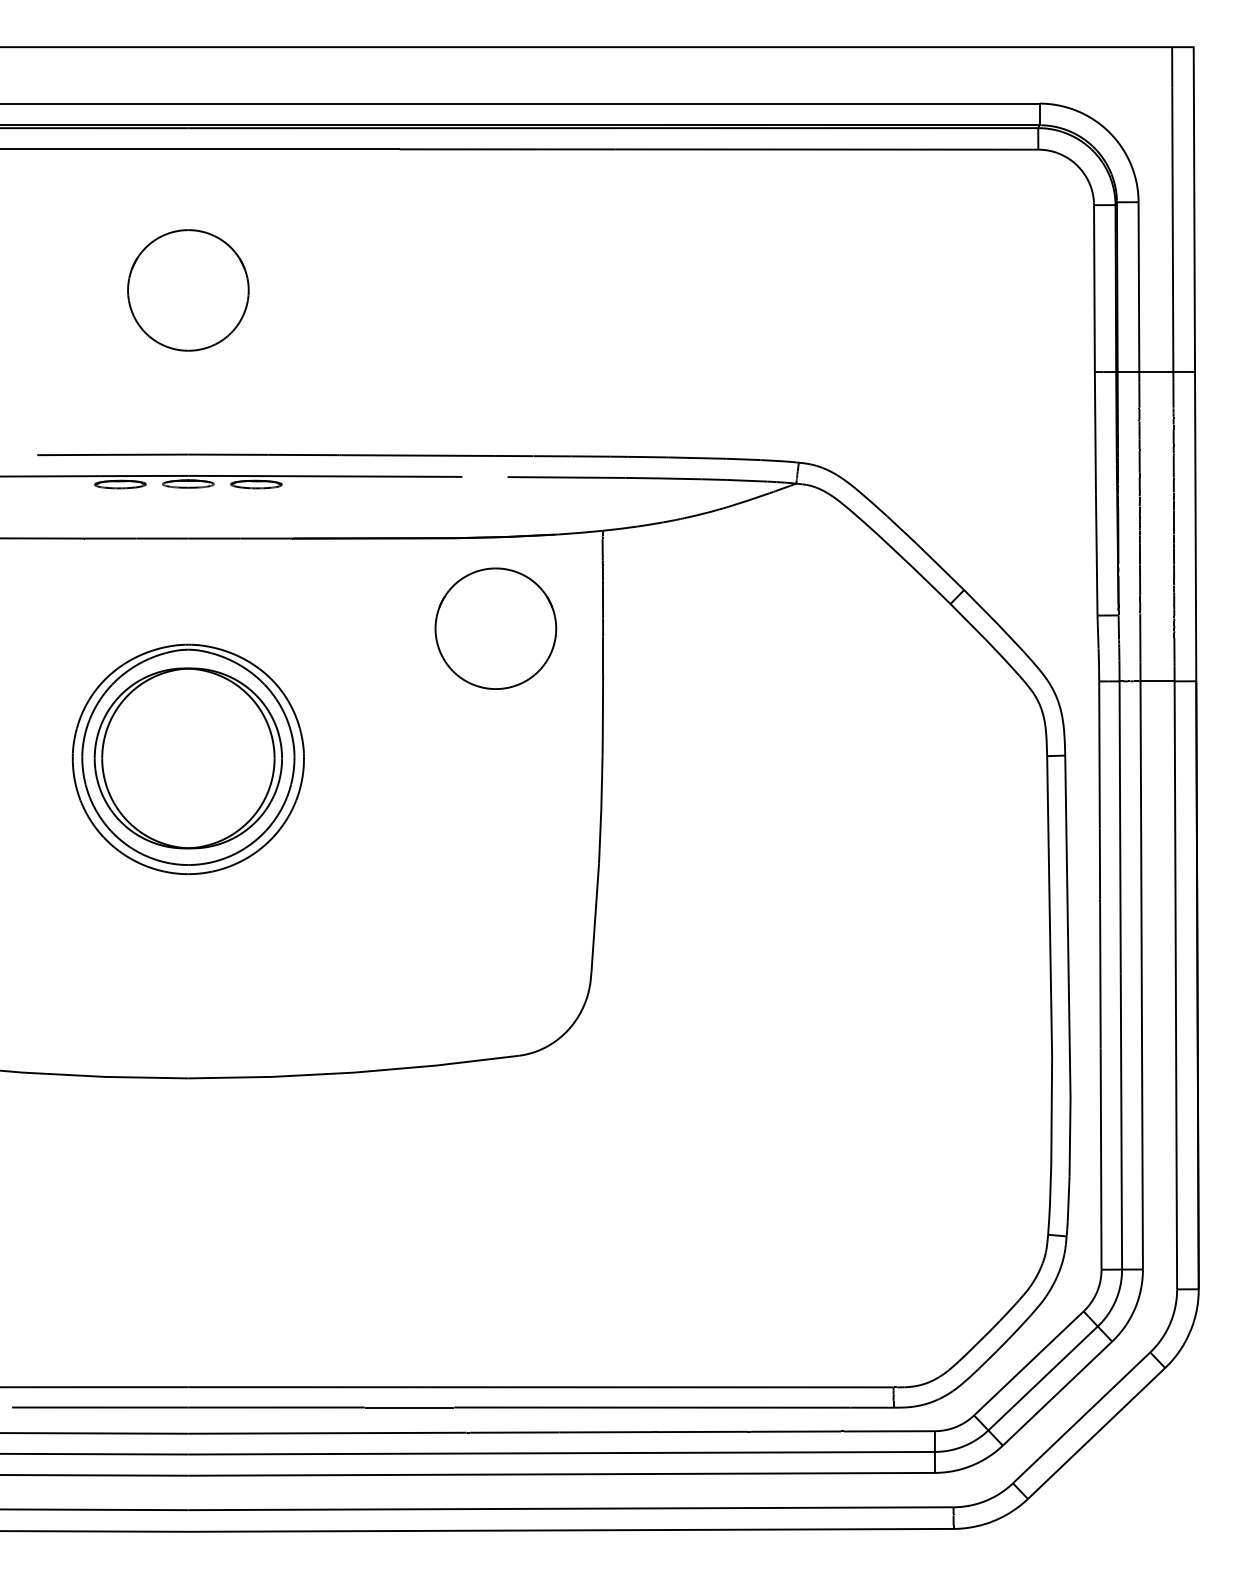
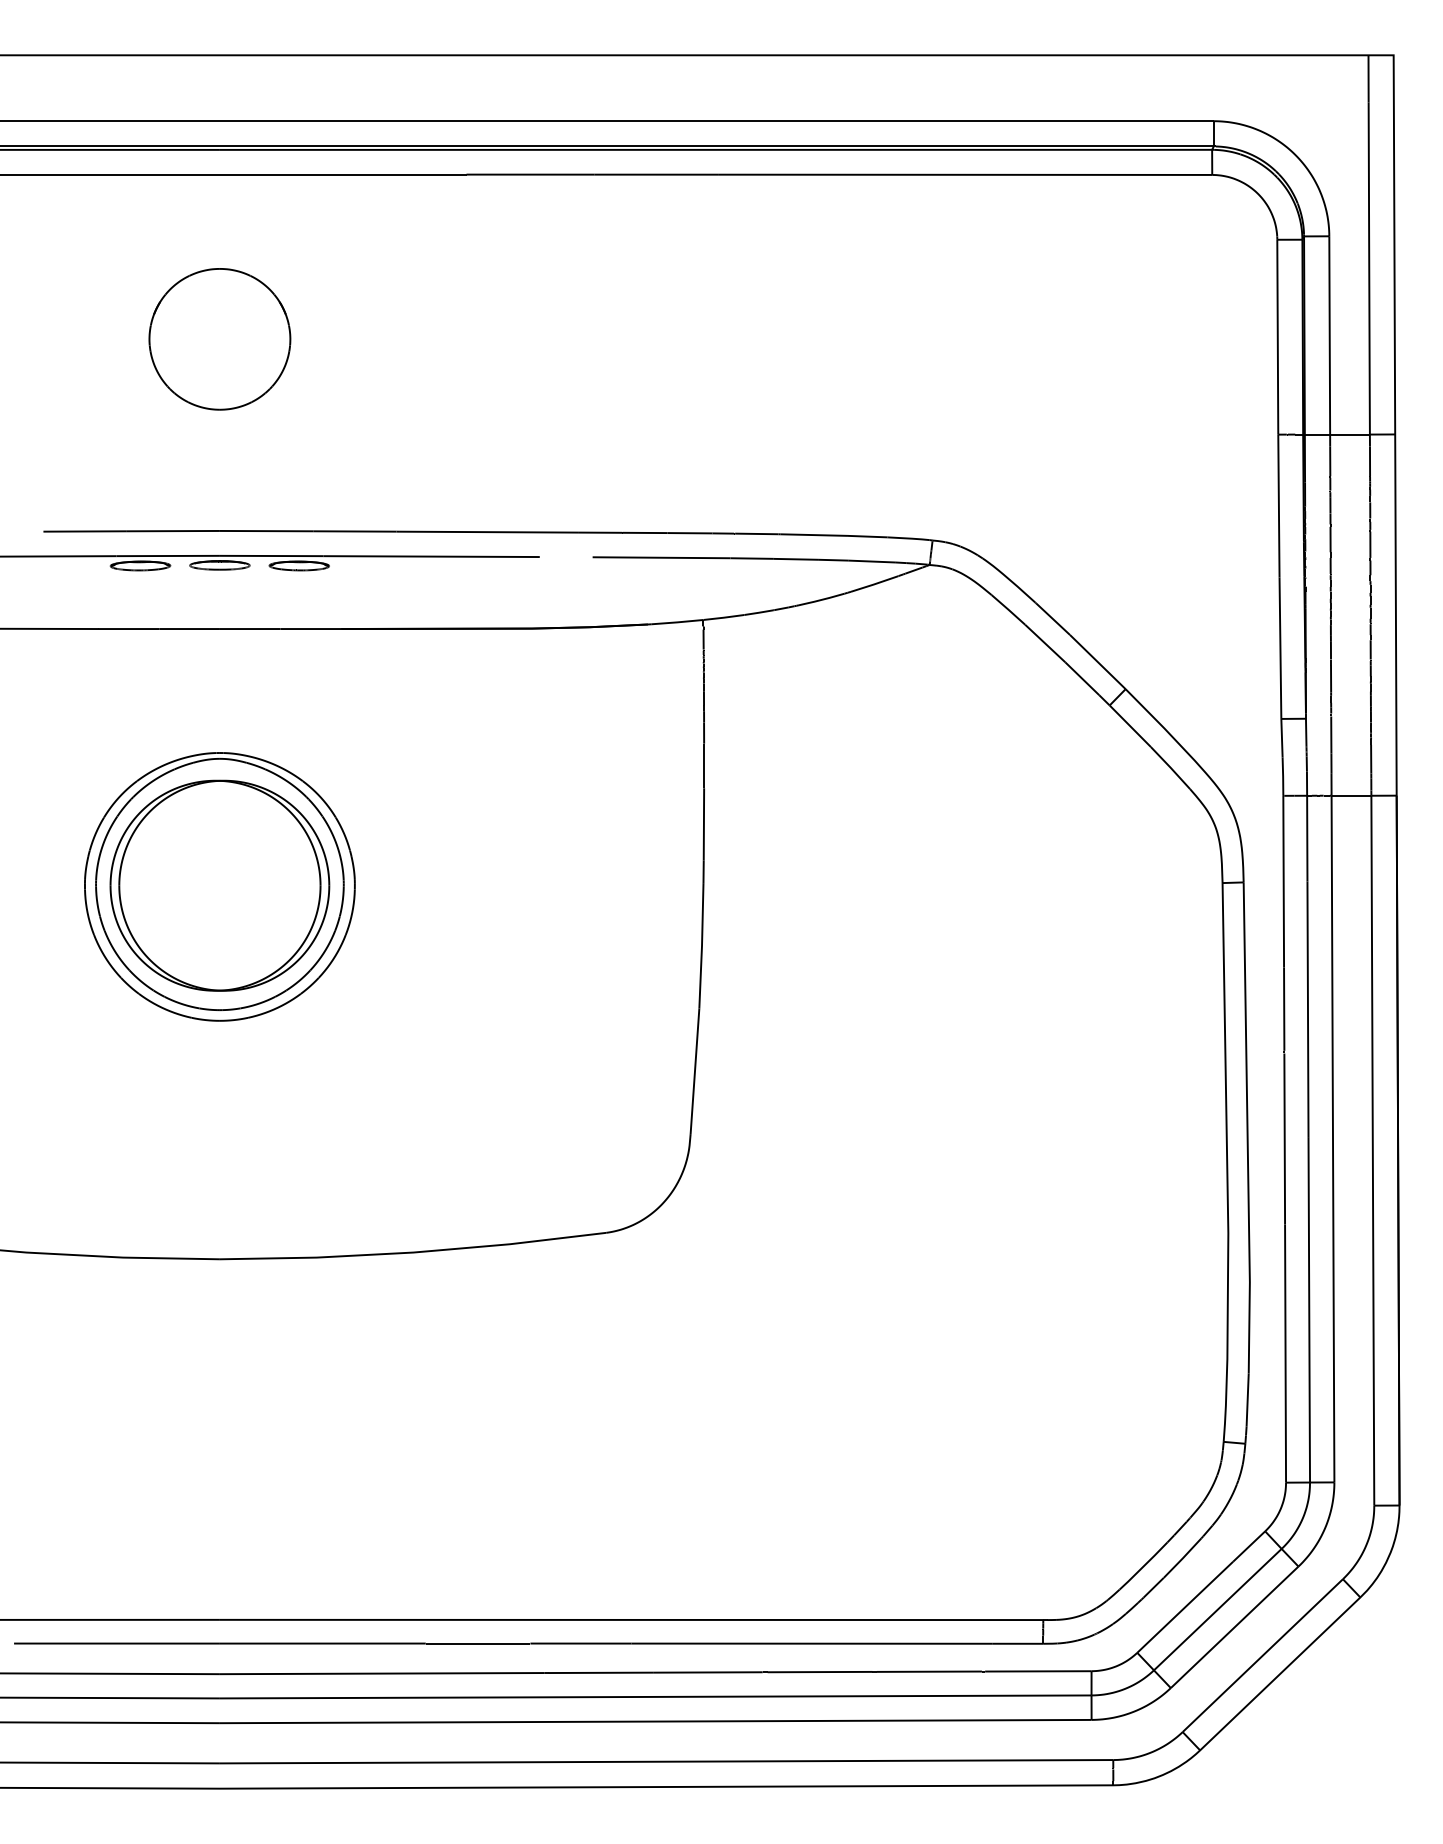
part: (495, 628) -> (578, 734), removed

